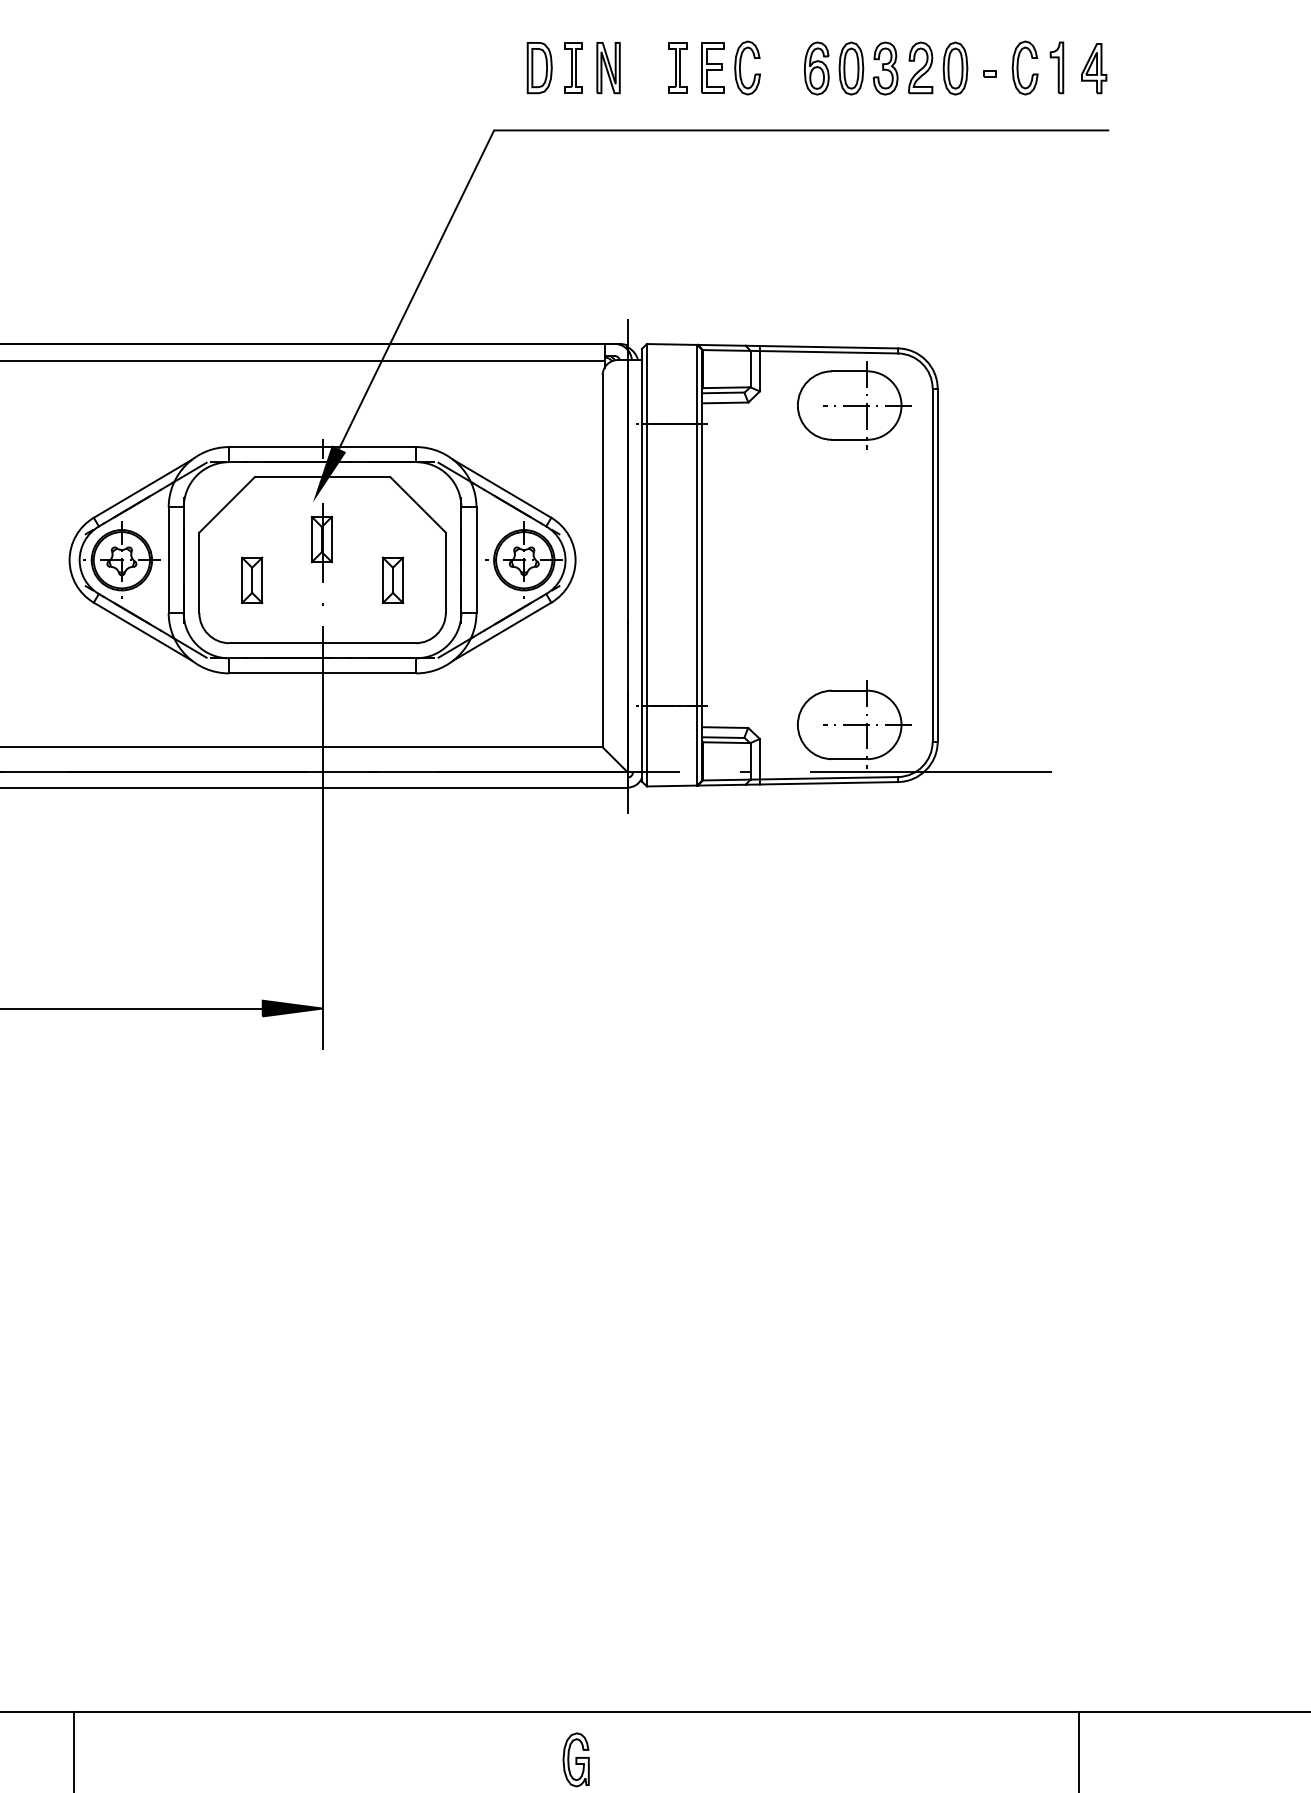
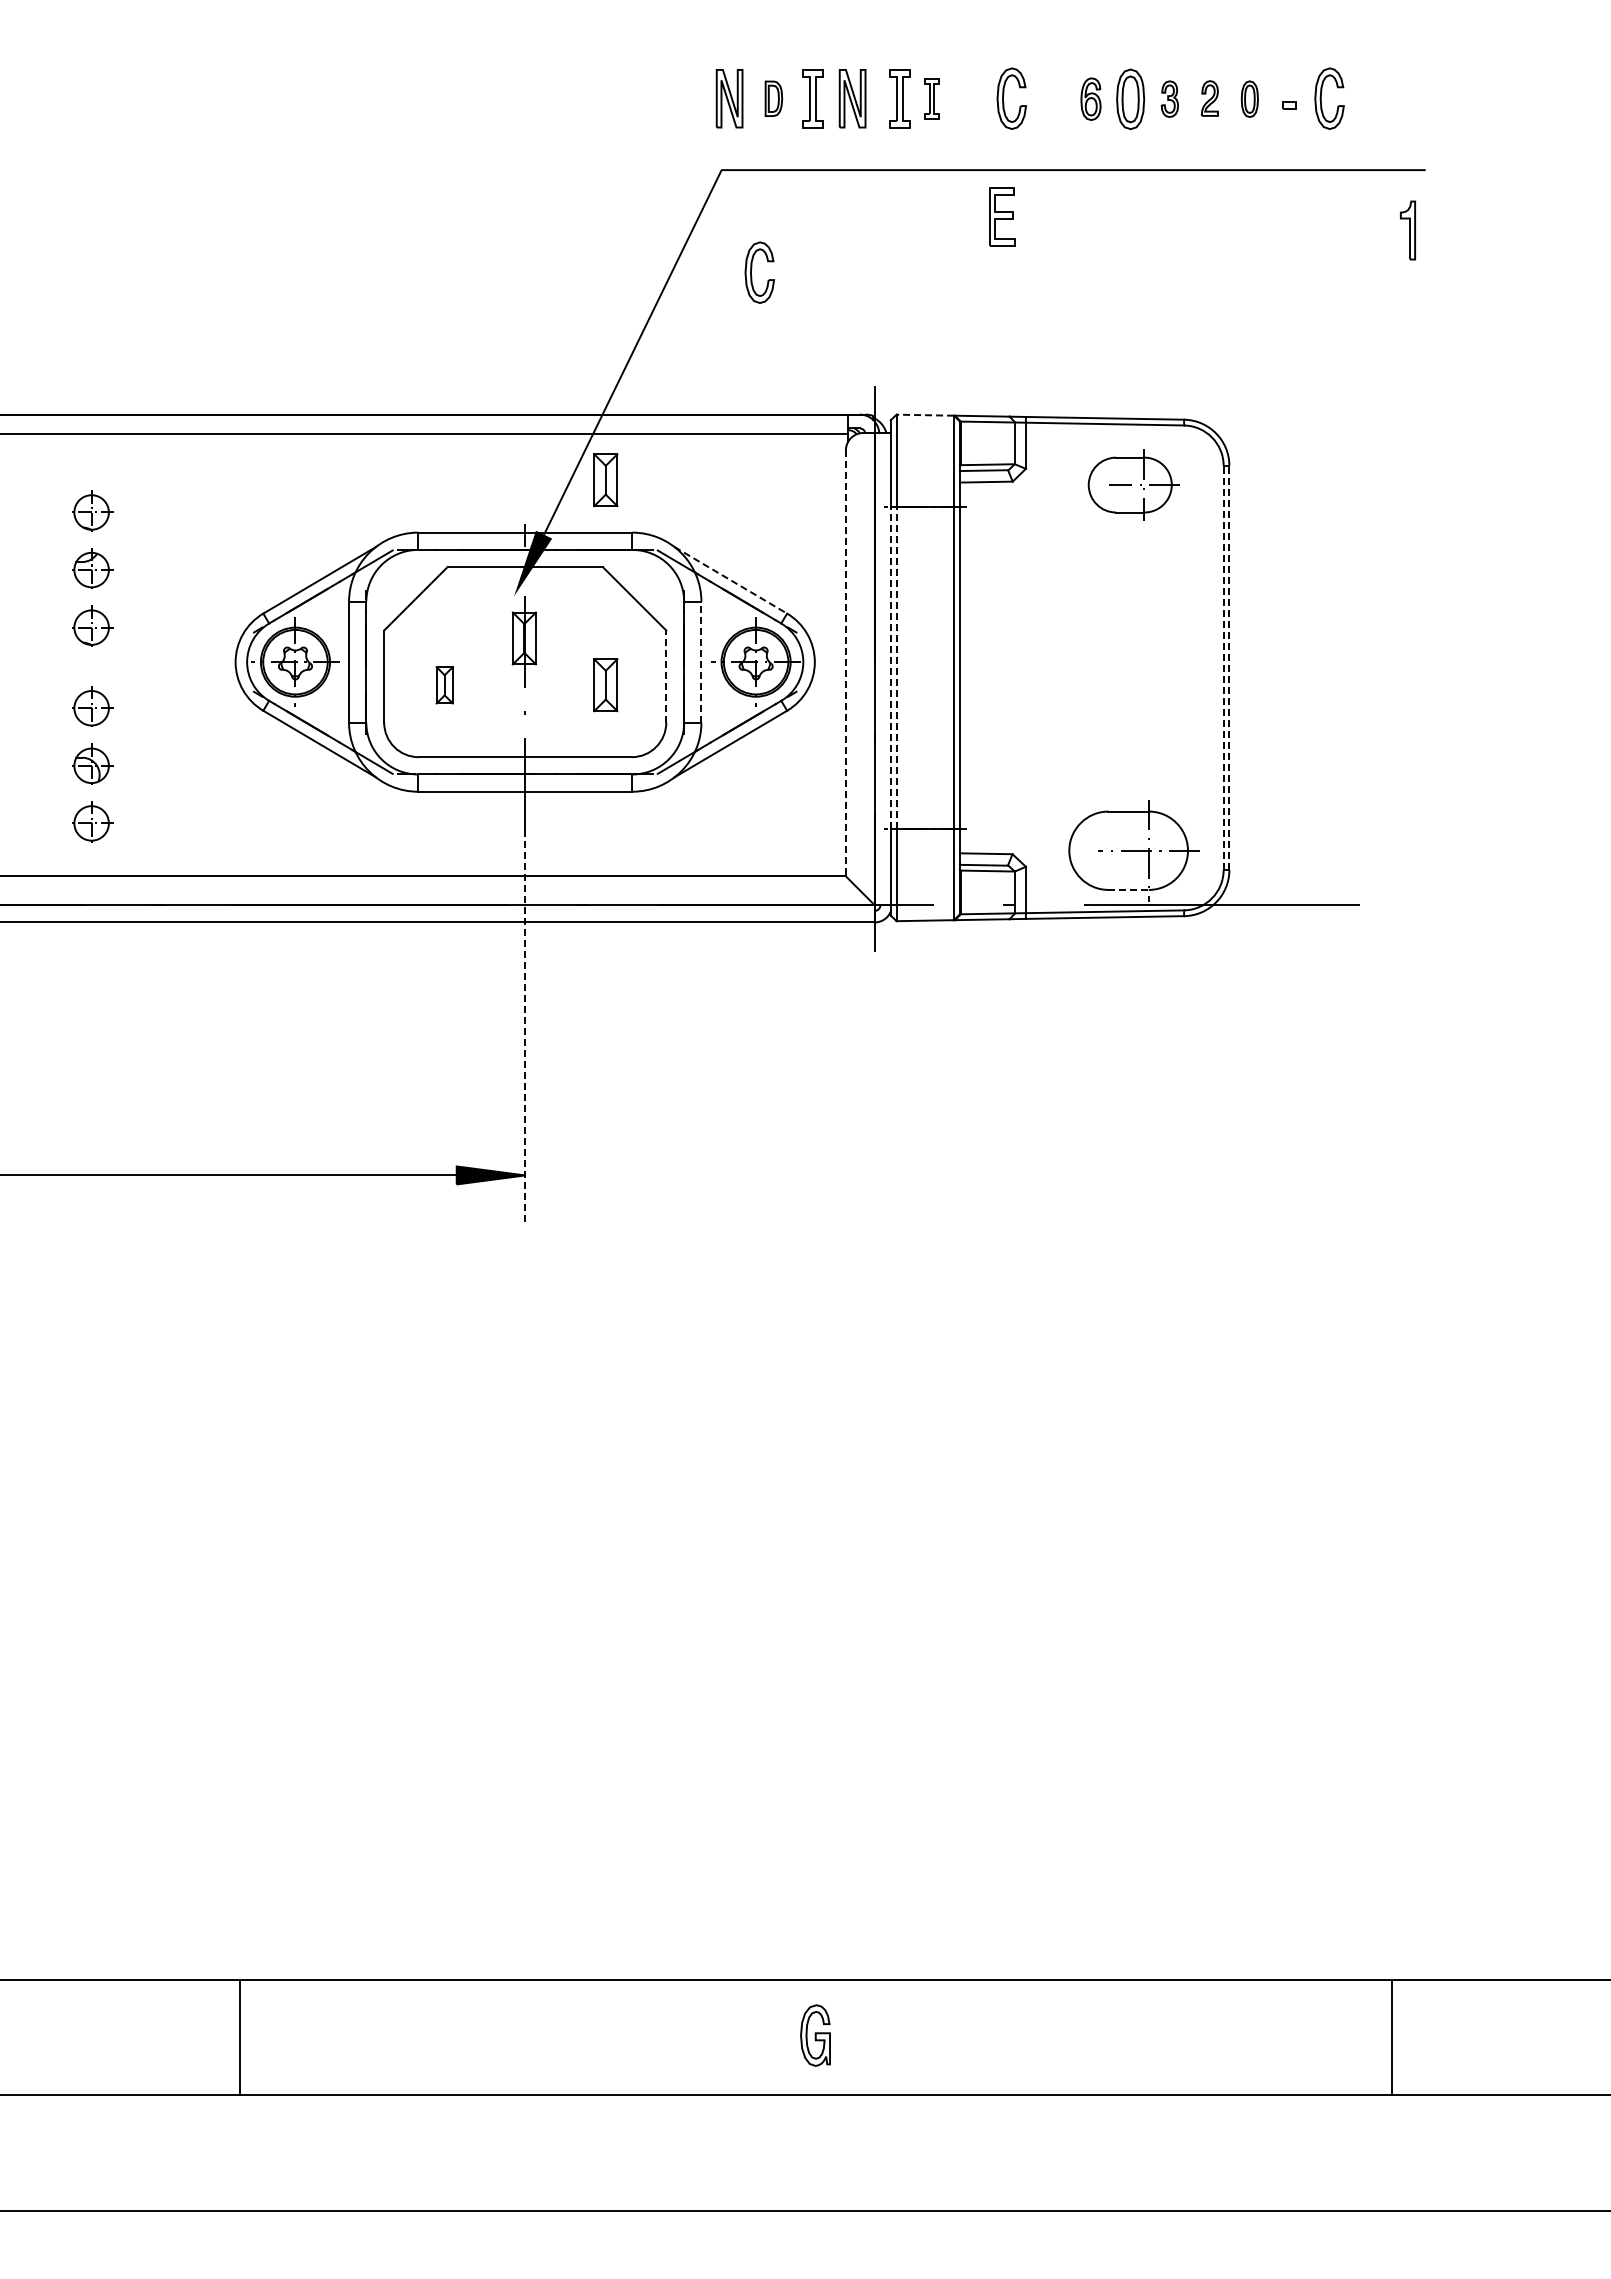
part: (501, 67) -> (729, 98), added
part: (539, 67) -> (773, 98), size x0.6
part: (649, 67) -> (899, 98), added
part: (677, 67) -> (931, 98), size x0.7
part: (713, 67) -> (1002, 216), moved
part: (816, 67) -> (1090, 98), size x0.7
part: (885, 67) -> (1169, 98), size x0.6
part: (920, 67) -> (1209, 98), size x0.6
part: (955, 67) -> (1249, 98), size x0.6
part: (1056, 67) -> (1407, 230), moved
part: (1094, 68) -> (1408, 99), removed
part: (520, 219) -> (751, 272), added
line: (672, 344) -> (925, 415), solid -> dashed
part: (392, 401) -> (605, 480), added
part: (853, 405) -> (1133, 484), size x0.7
line: (502, 488) -> (731, 580), solid -> dashed
line: (476, 559) -> (701, 661), solid -> dashed
line: (602, 561) -> (845, 663), solid -> dashed
line: (641, 564) -> (890, 667), solid -> dashed
line: (646, 564) -> (896, 667), solid -> dashed
line: (932, 564) -> (1223, 667), solid -> dashed
line: (937, 564) -> (1229, 667), solid -> dashed
line: (445, 572) -> (666, 676), solid -> dashed
part: (252, 580) -> (444, 685), size x0.7
line: (850, 758) -> (1129, 889), solid -> dashed
line: (322, 877) -> (525, 1025), solid -> dashed

